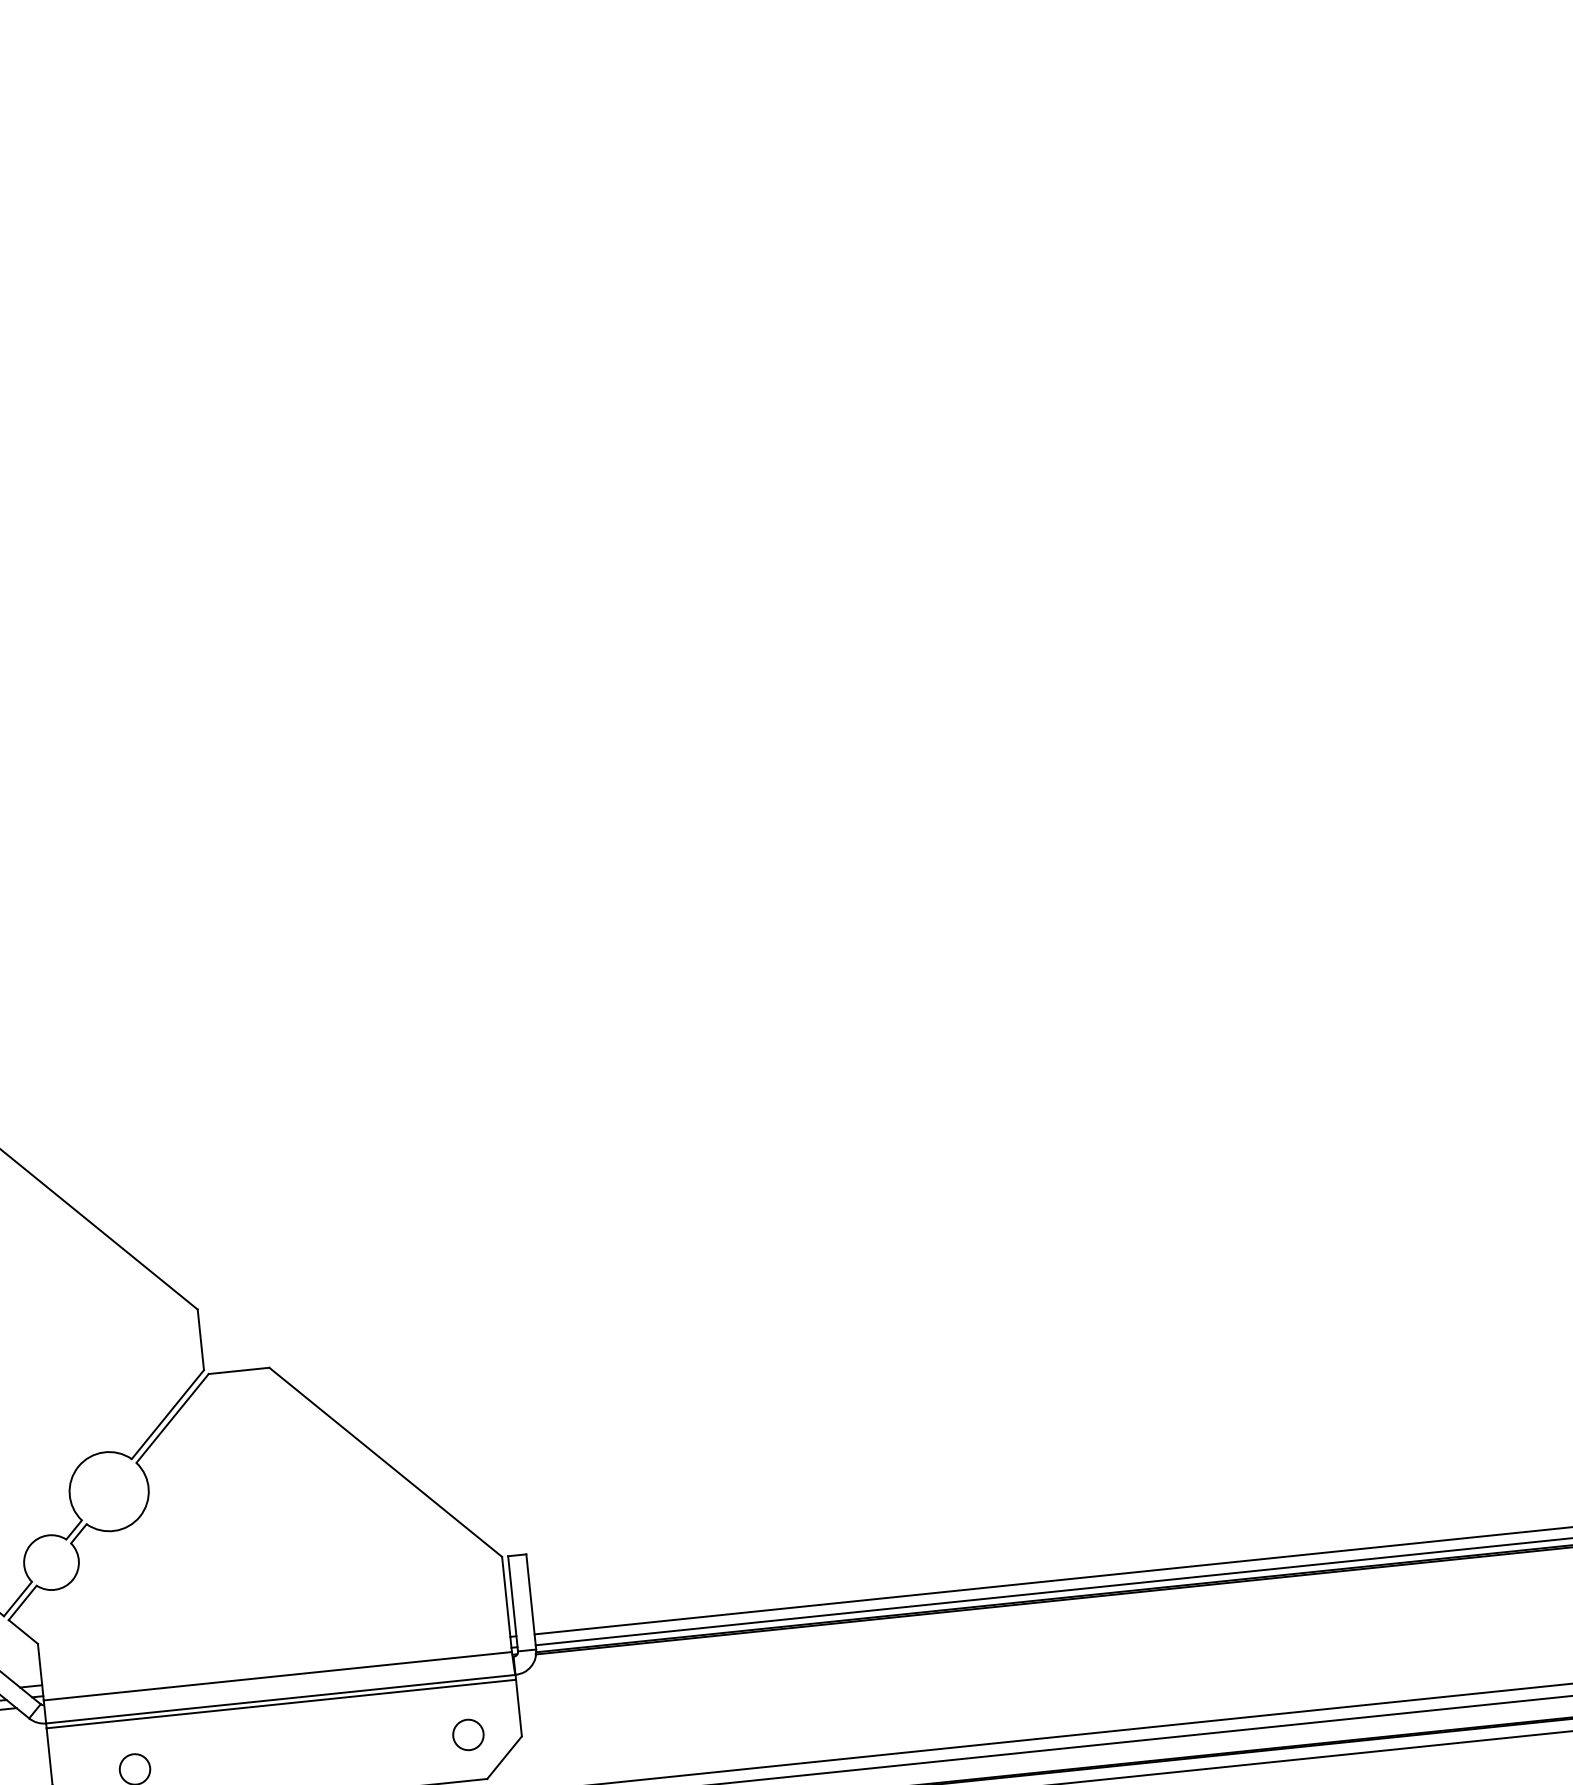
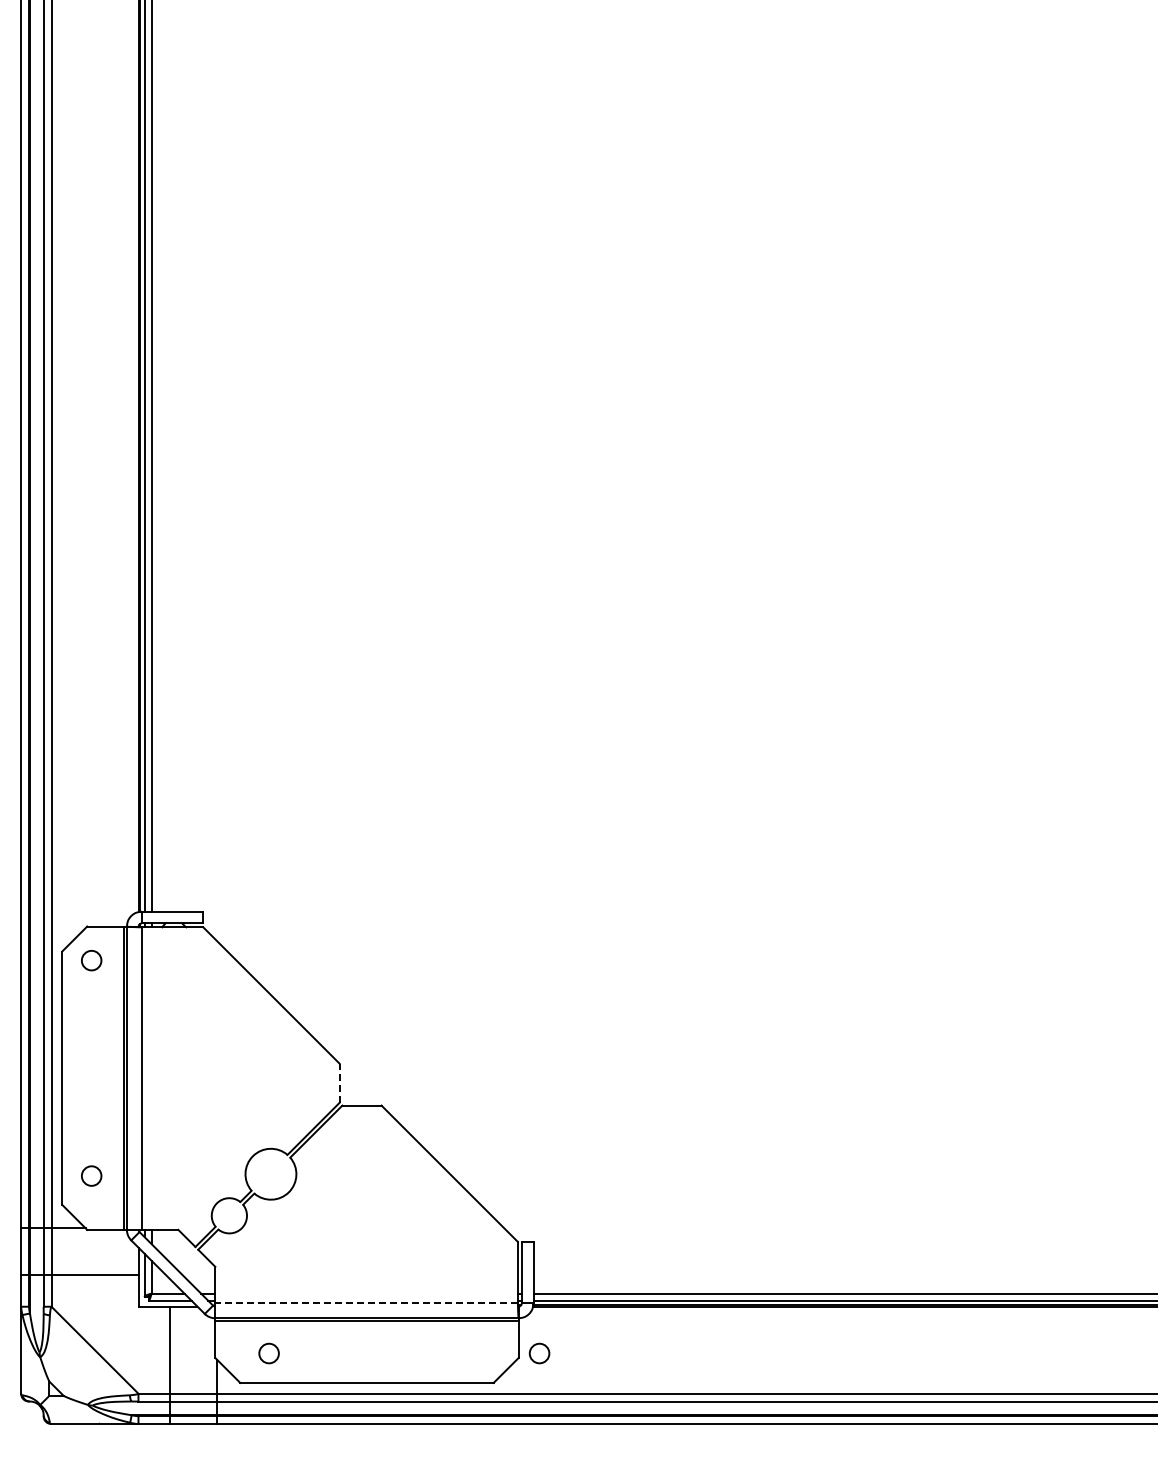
line: (200, 1340) -> (339, 1083), solid -> dashed
line: (277, 1676) -> (366, 1303), solid -> dashed
circle: (468, 1734) -> (539, 1353), moved

